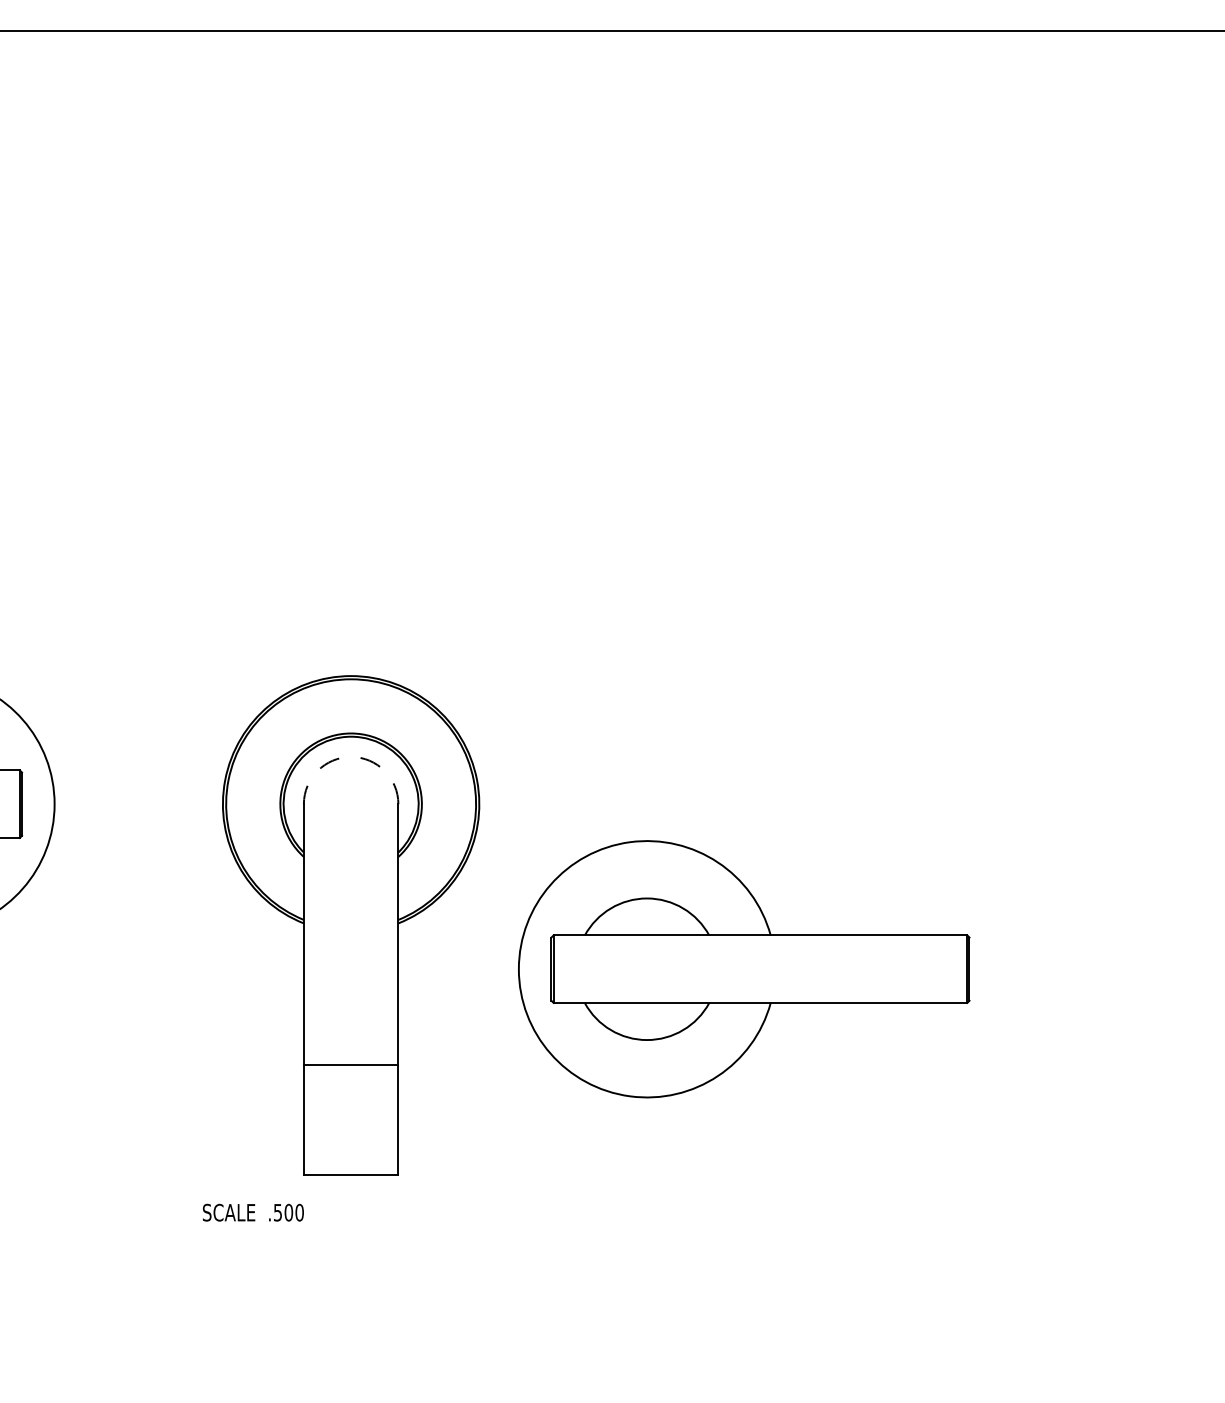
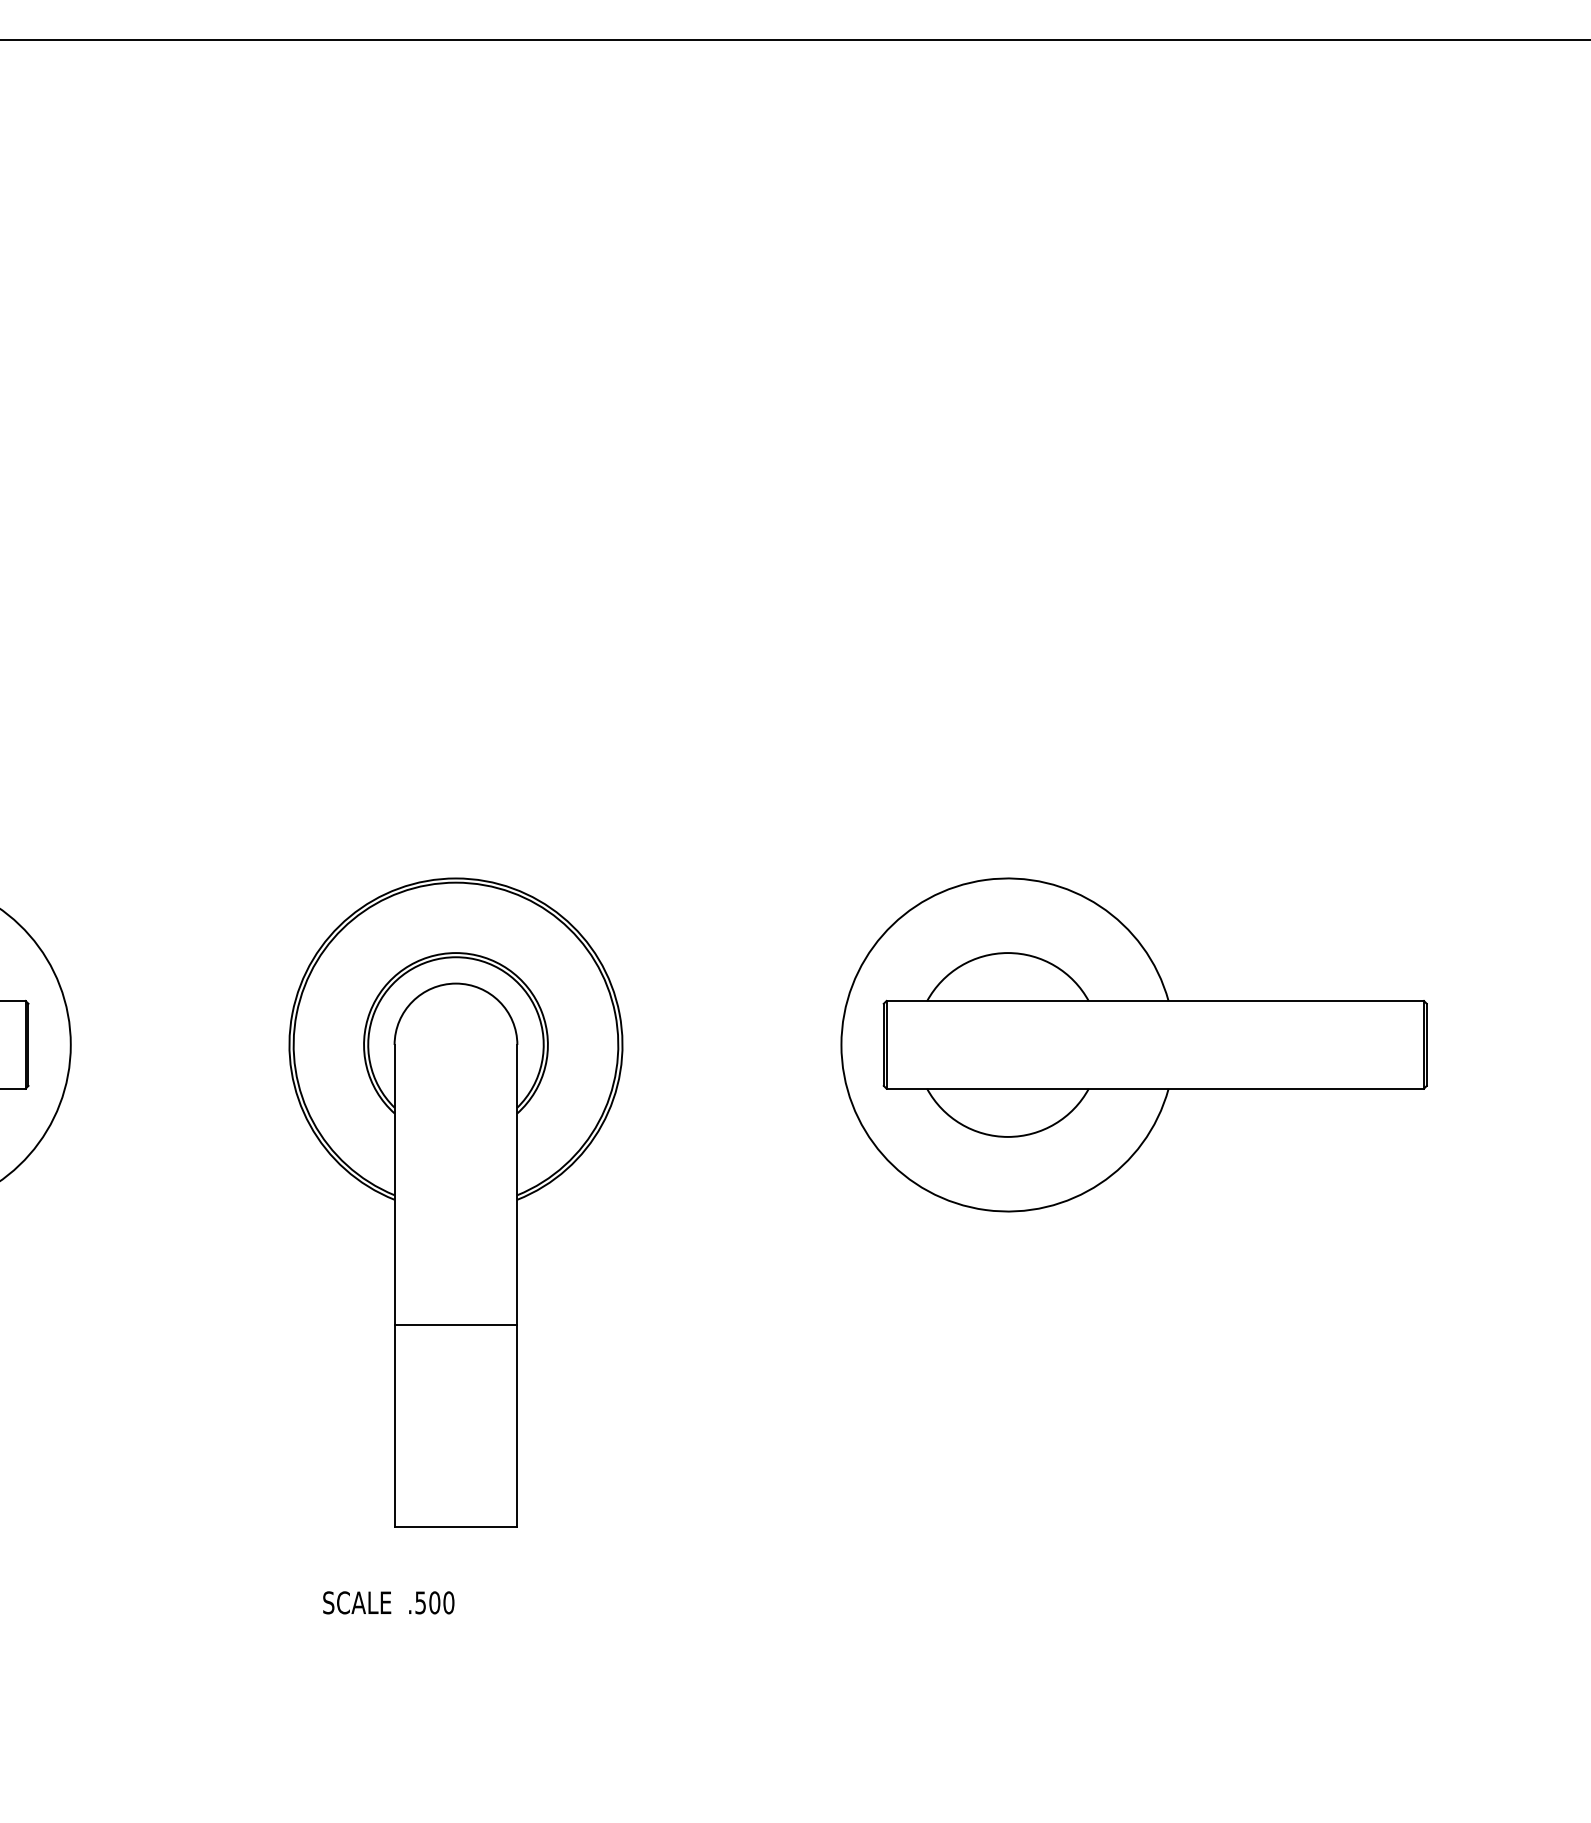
arc: (351, 757) -> (456, 984), dashed -> solid
part: (744, 969) -> (1134, 1045), moved
line: (351, 1065) -> (456, 1325), moved
text: (253, 1212) -> (388, 1602), moved

